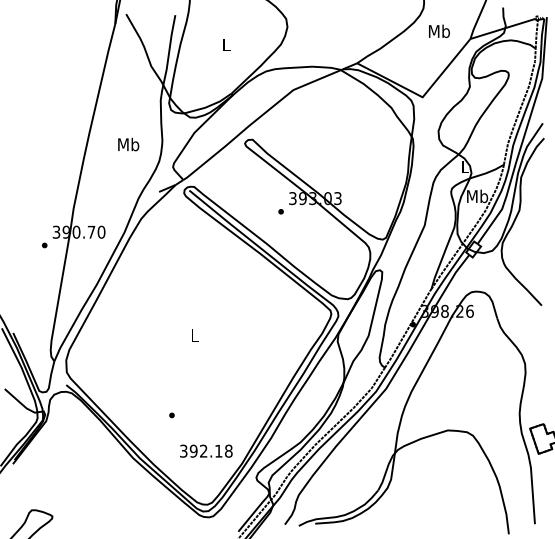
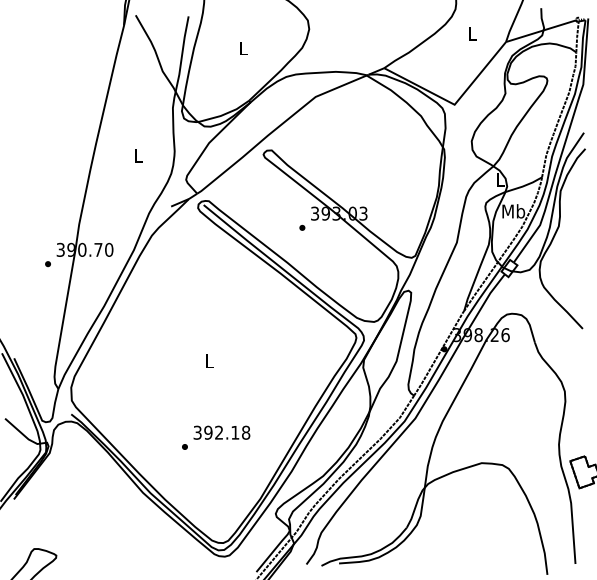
text: (439, 31) -> (472, 33), Mb -> L
text: (128, 144) -> (138, 155), Mb -> L
text: (206, 450) -> (222, 432), moved

